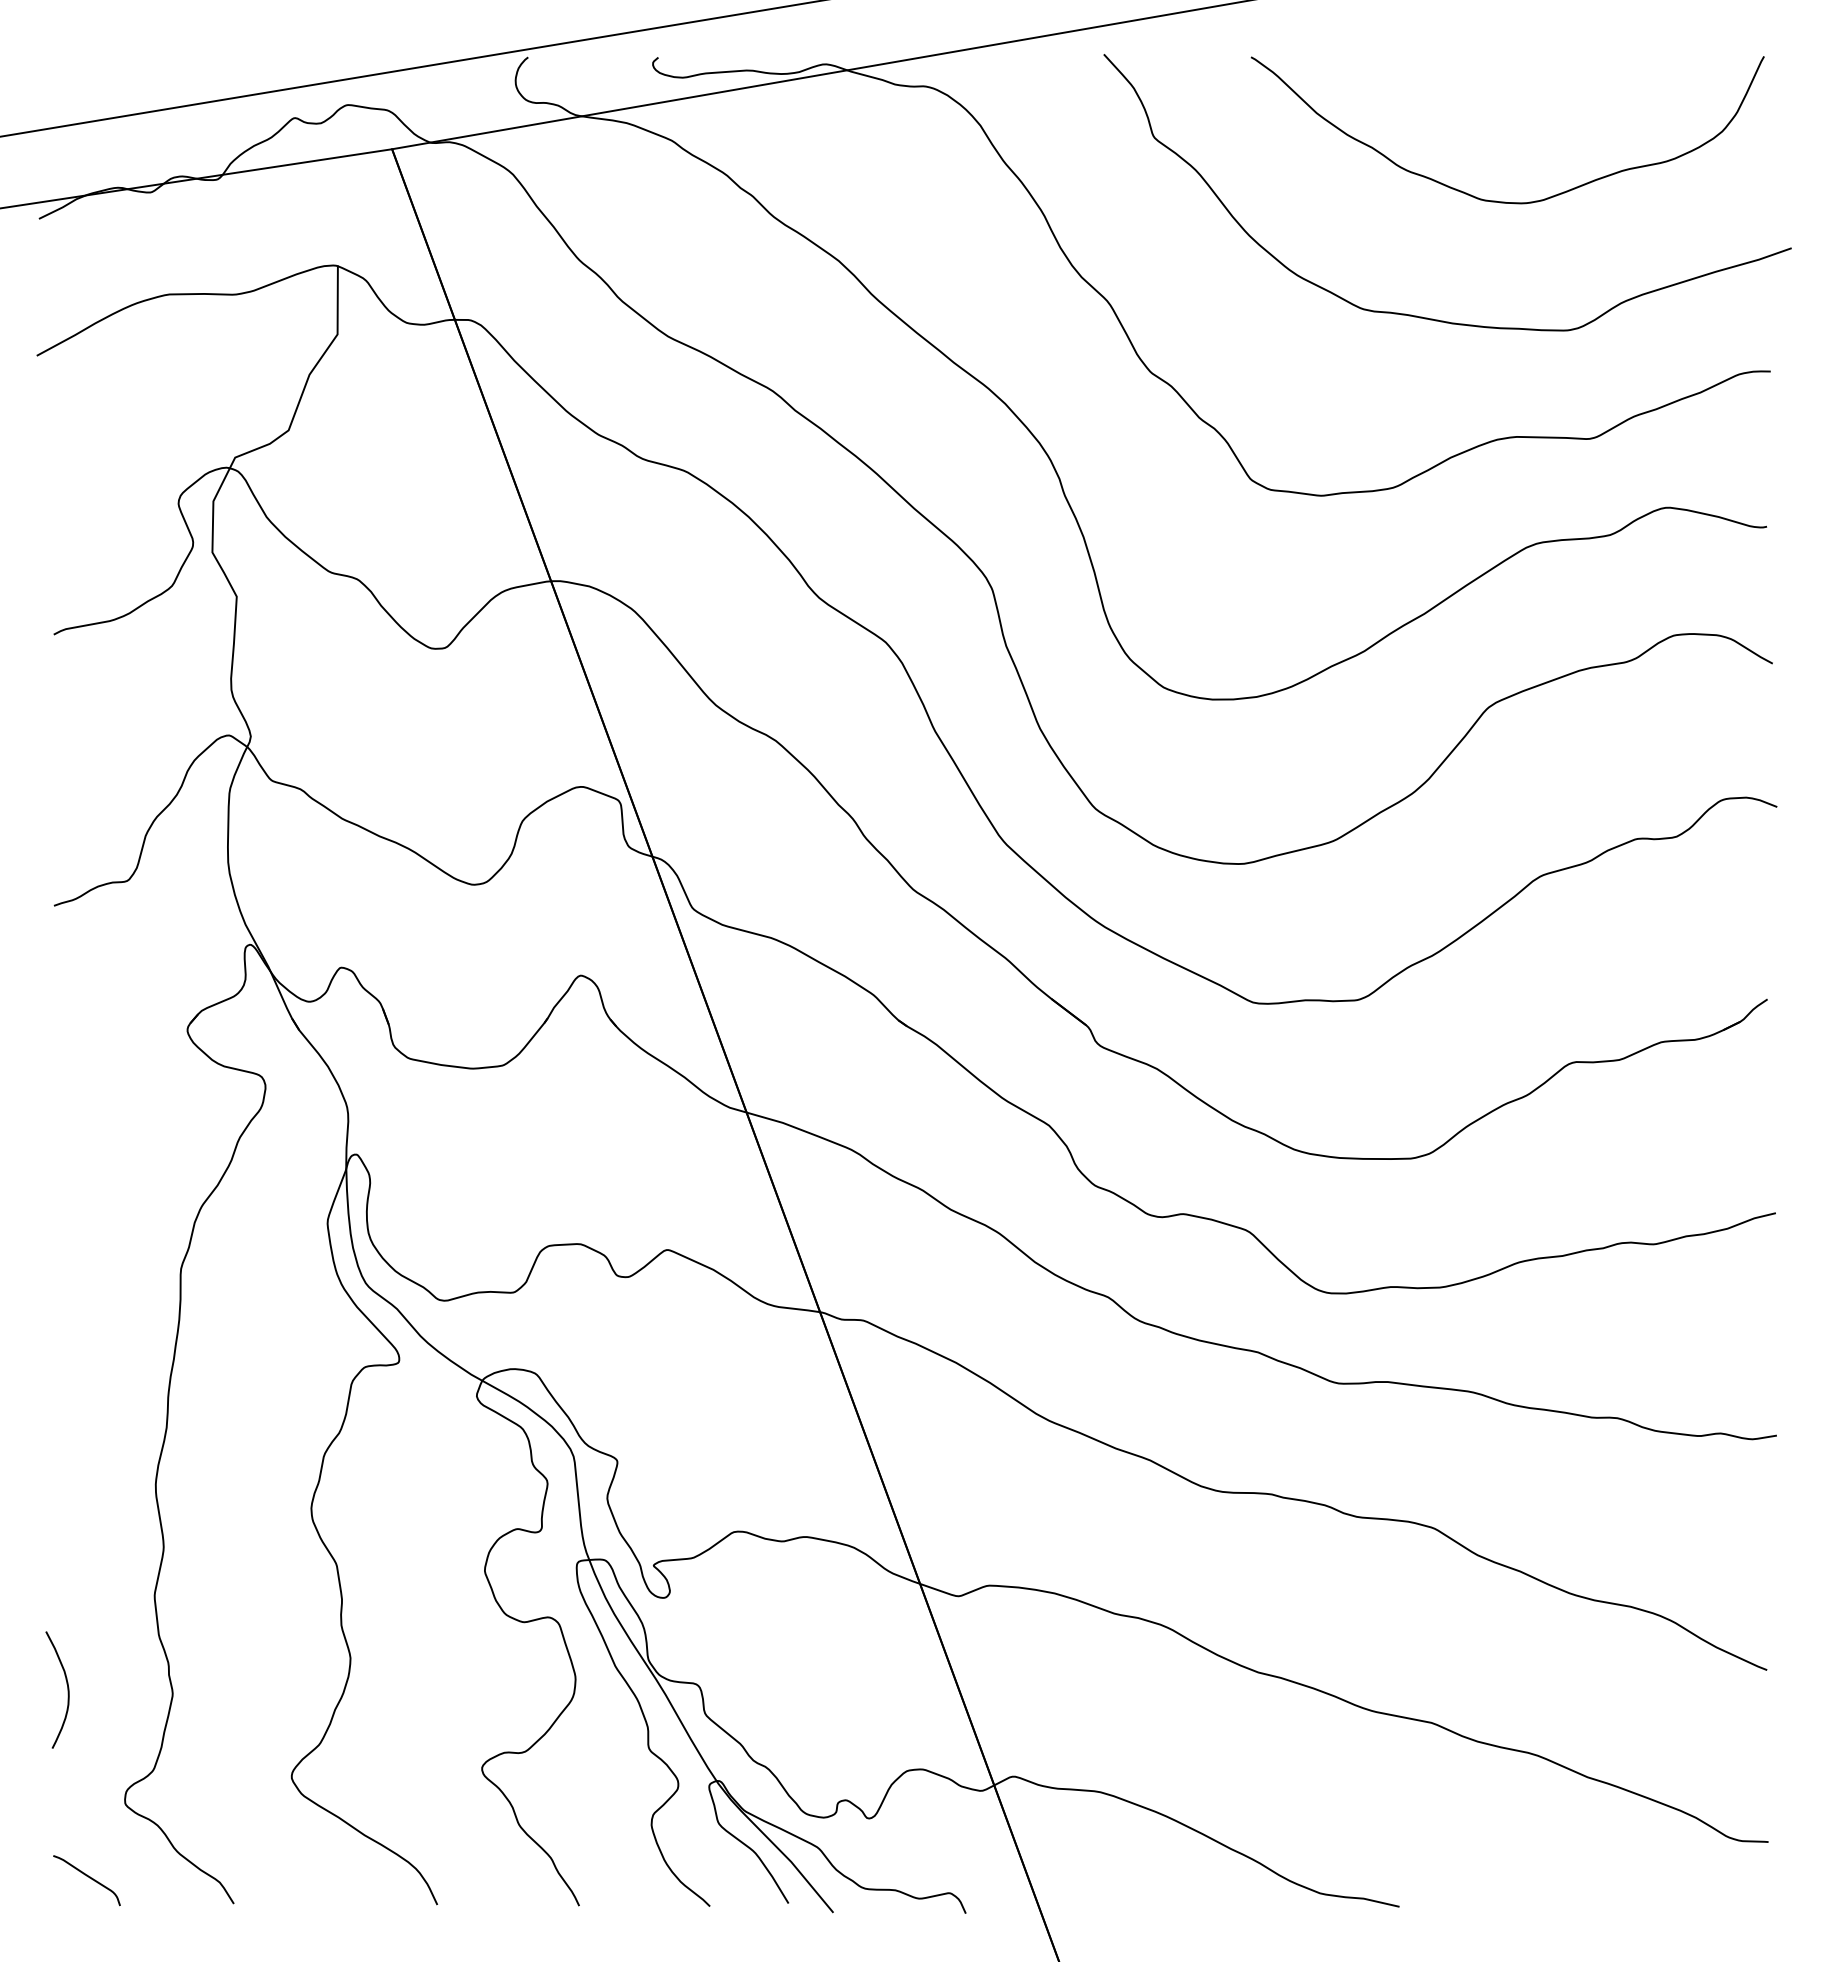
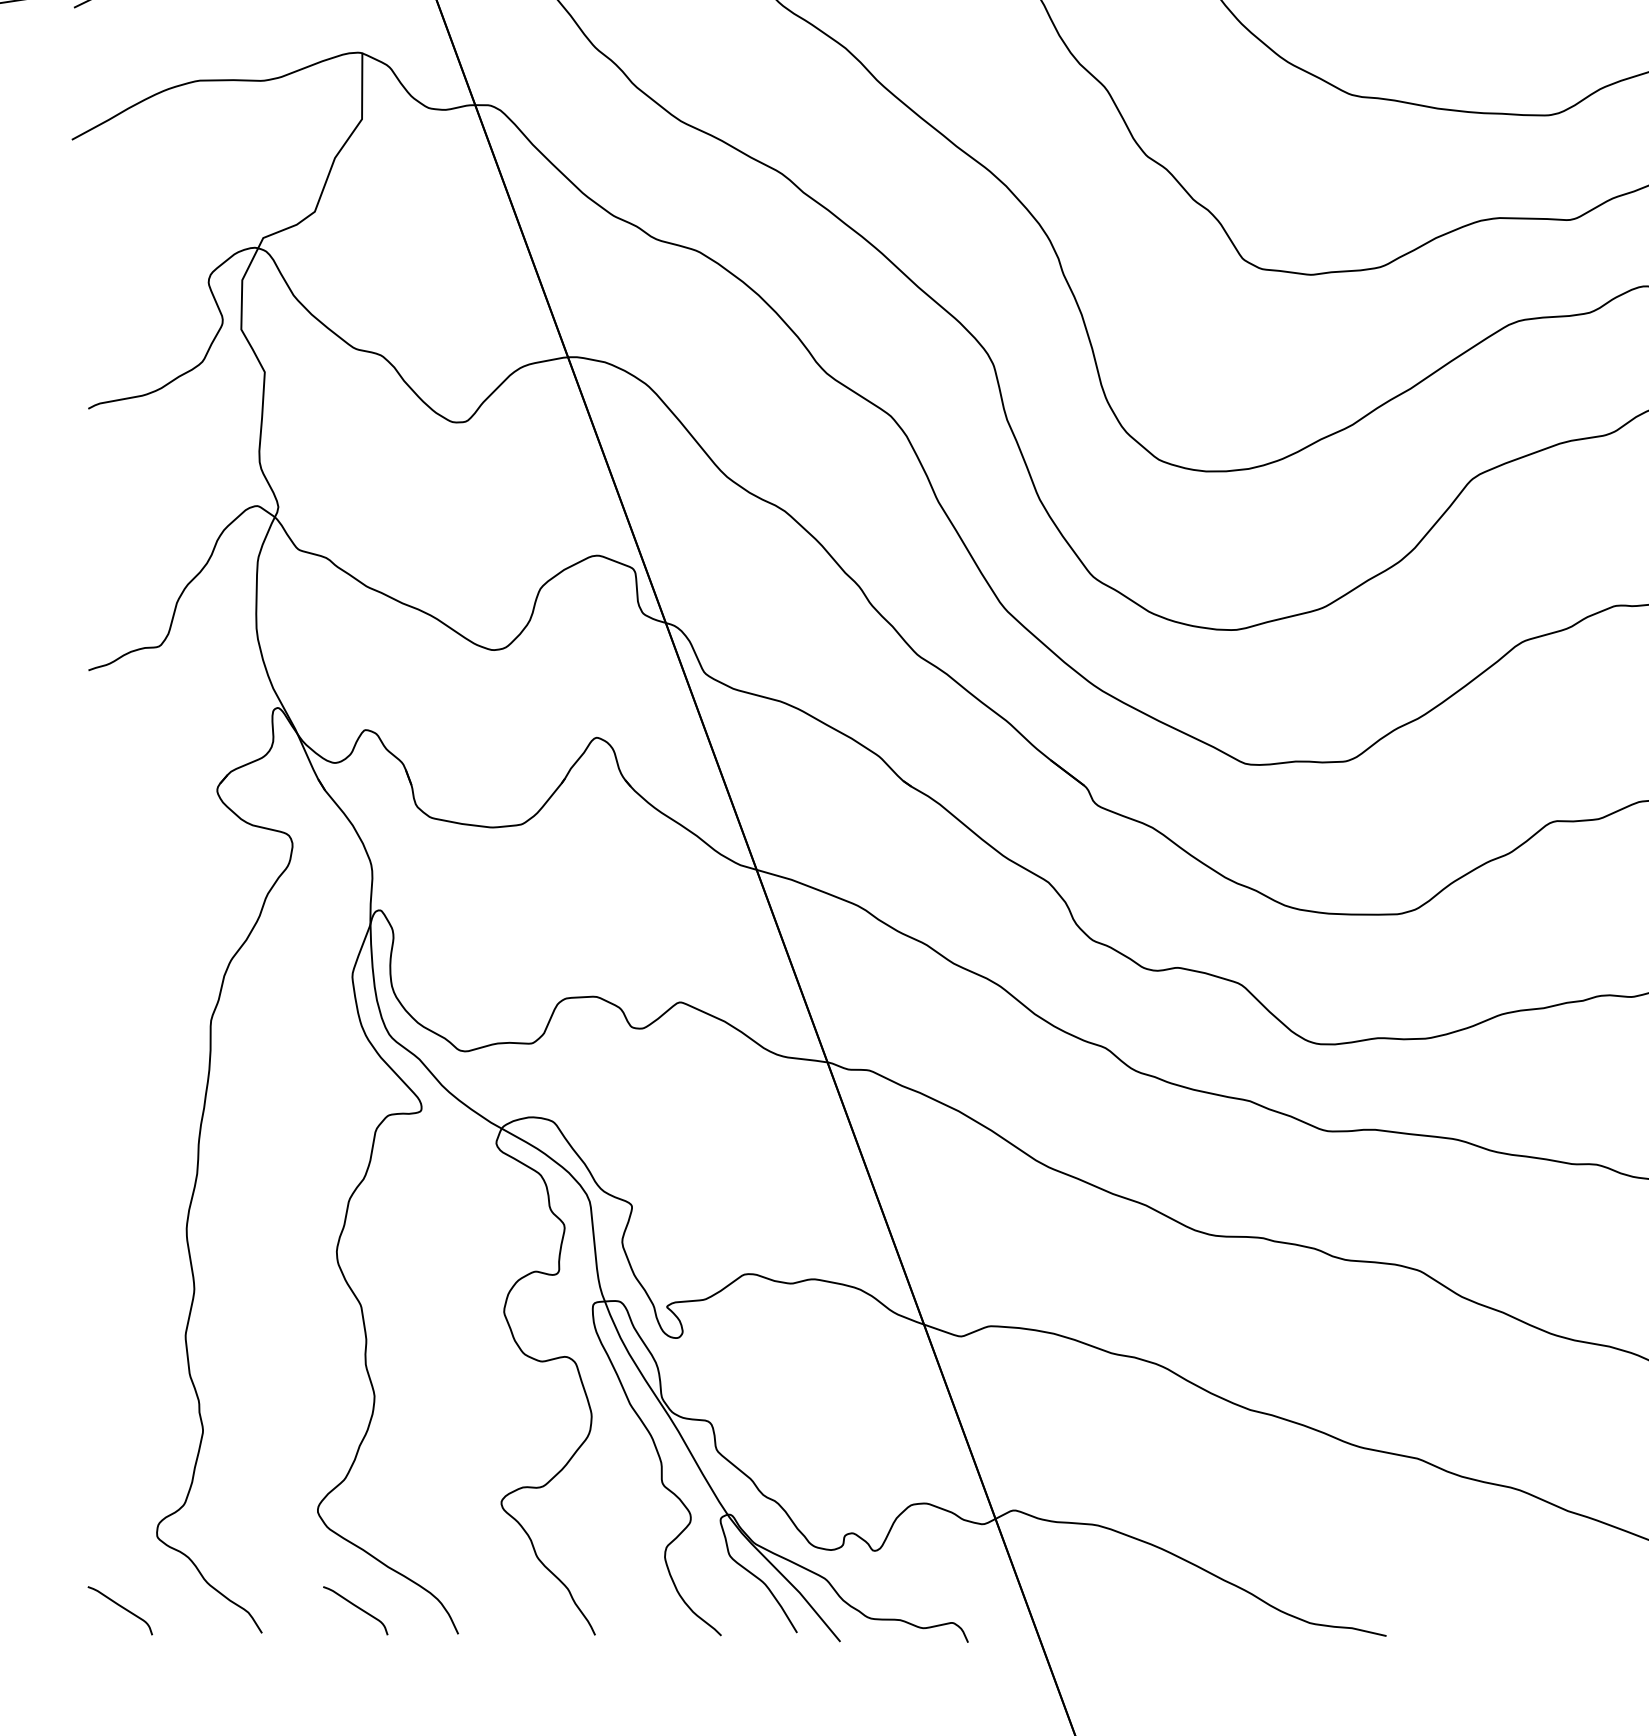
curve: (67, 1689) -> (101, 1426), removed
curve: (332, 1877) -> (357, 1607), added

